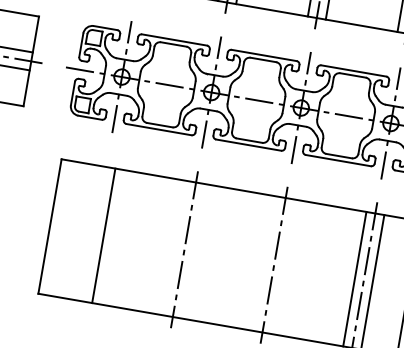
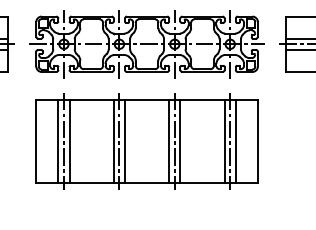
line: (85, 232) -> (58, 141), added
line: (94, 232) -> (63, 140), added
line: (174, 248) -> (113, 141), added
line: (192, 251) -> (124, 141), added
line: (265, 263) -> (169, 141), added
line: (283, 266) -> (180, 141), added

